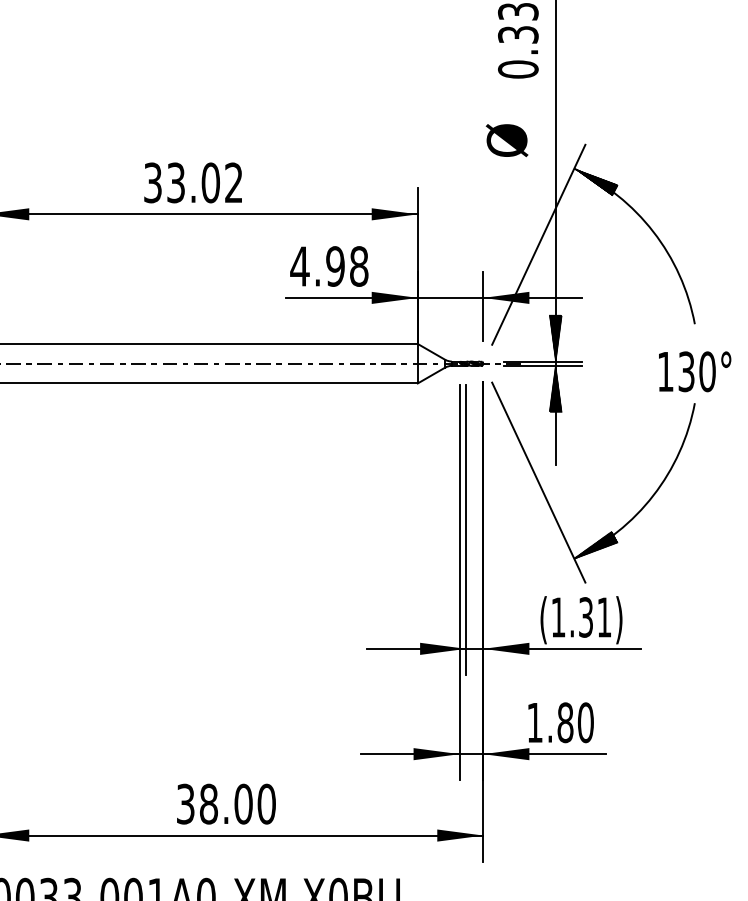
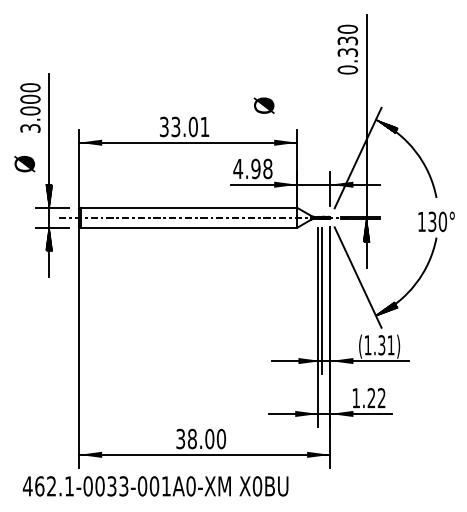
text: (505, 140) -> (263, 105), moved
text: (233, 181) -> (204, 126), 33.02 -> 33.01
hatch: (555, 337) -> (366, 204), removed
text: (575, 723) -> (376, 398), 1.80 -> 1.22

